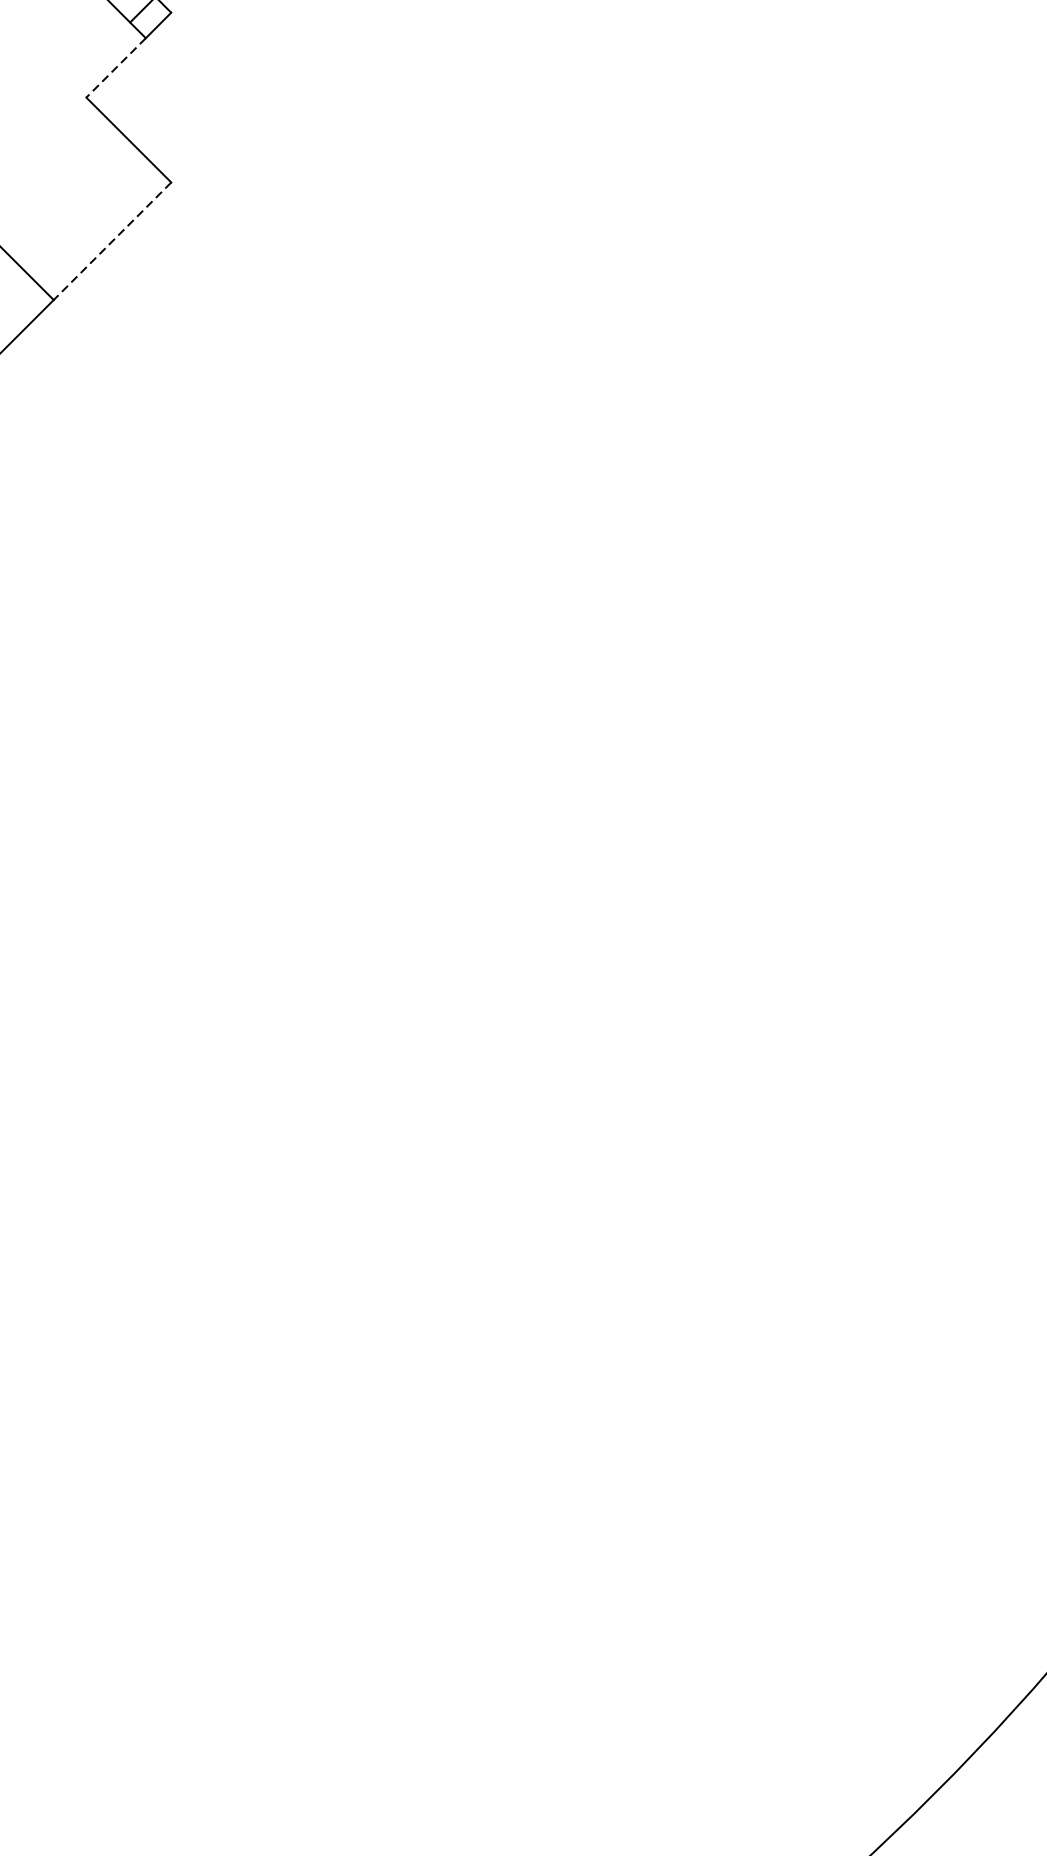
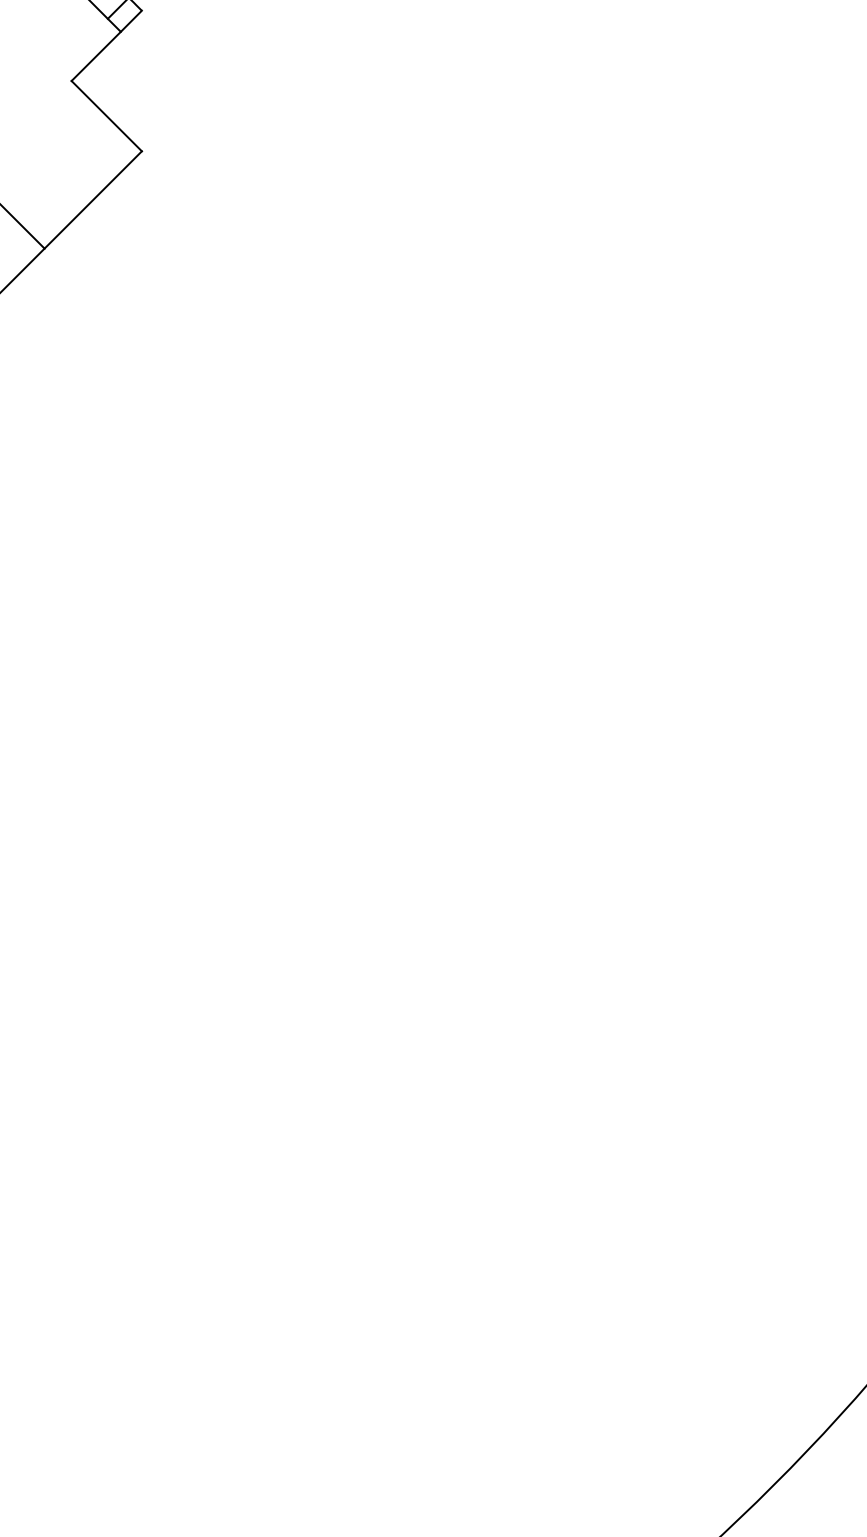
line: (116, 67) -> (96, 56), dashed -> solid
line: (112, 240) -> (93, 199), dashed -> solid

